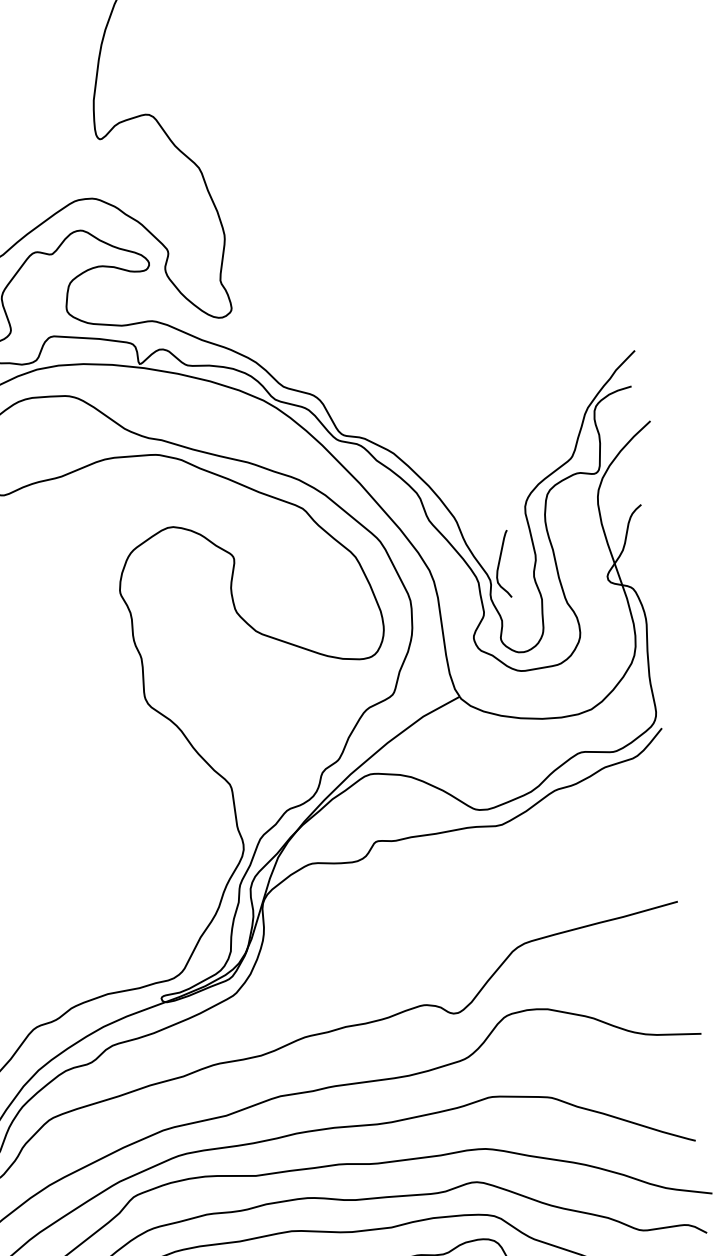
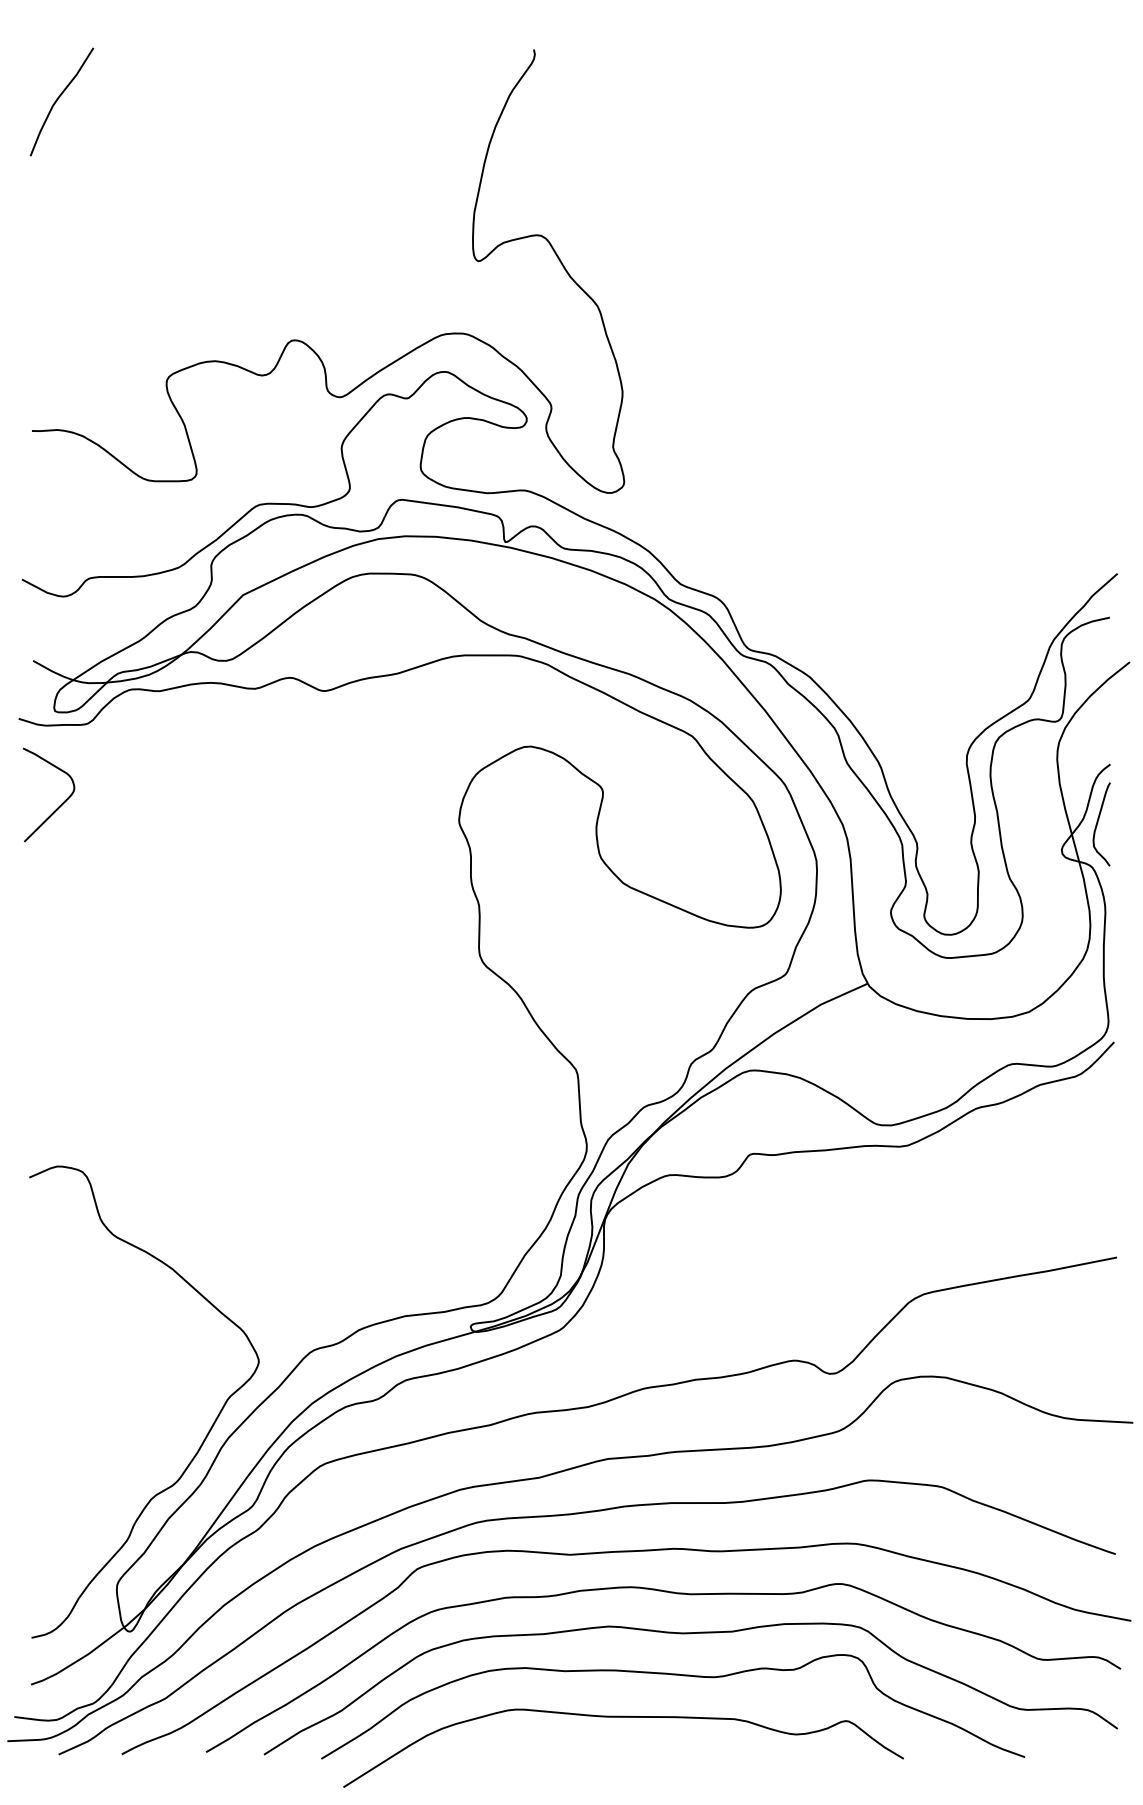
curve: (499, 562) -> (1098, 822), moved

